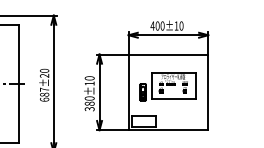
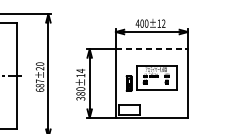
text: (181, 25) -> (163, 23), 400±10 -> 400±12
line: (168, 54) -> (151, 49), solid -> dashed
text: (89, 78) -> (80, 71), 380±10 -> 380±14

